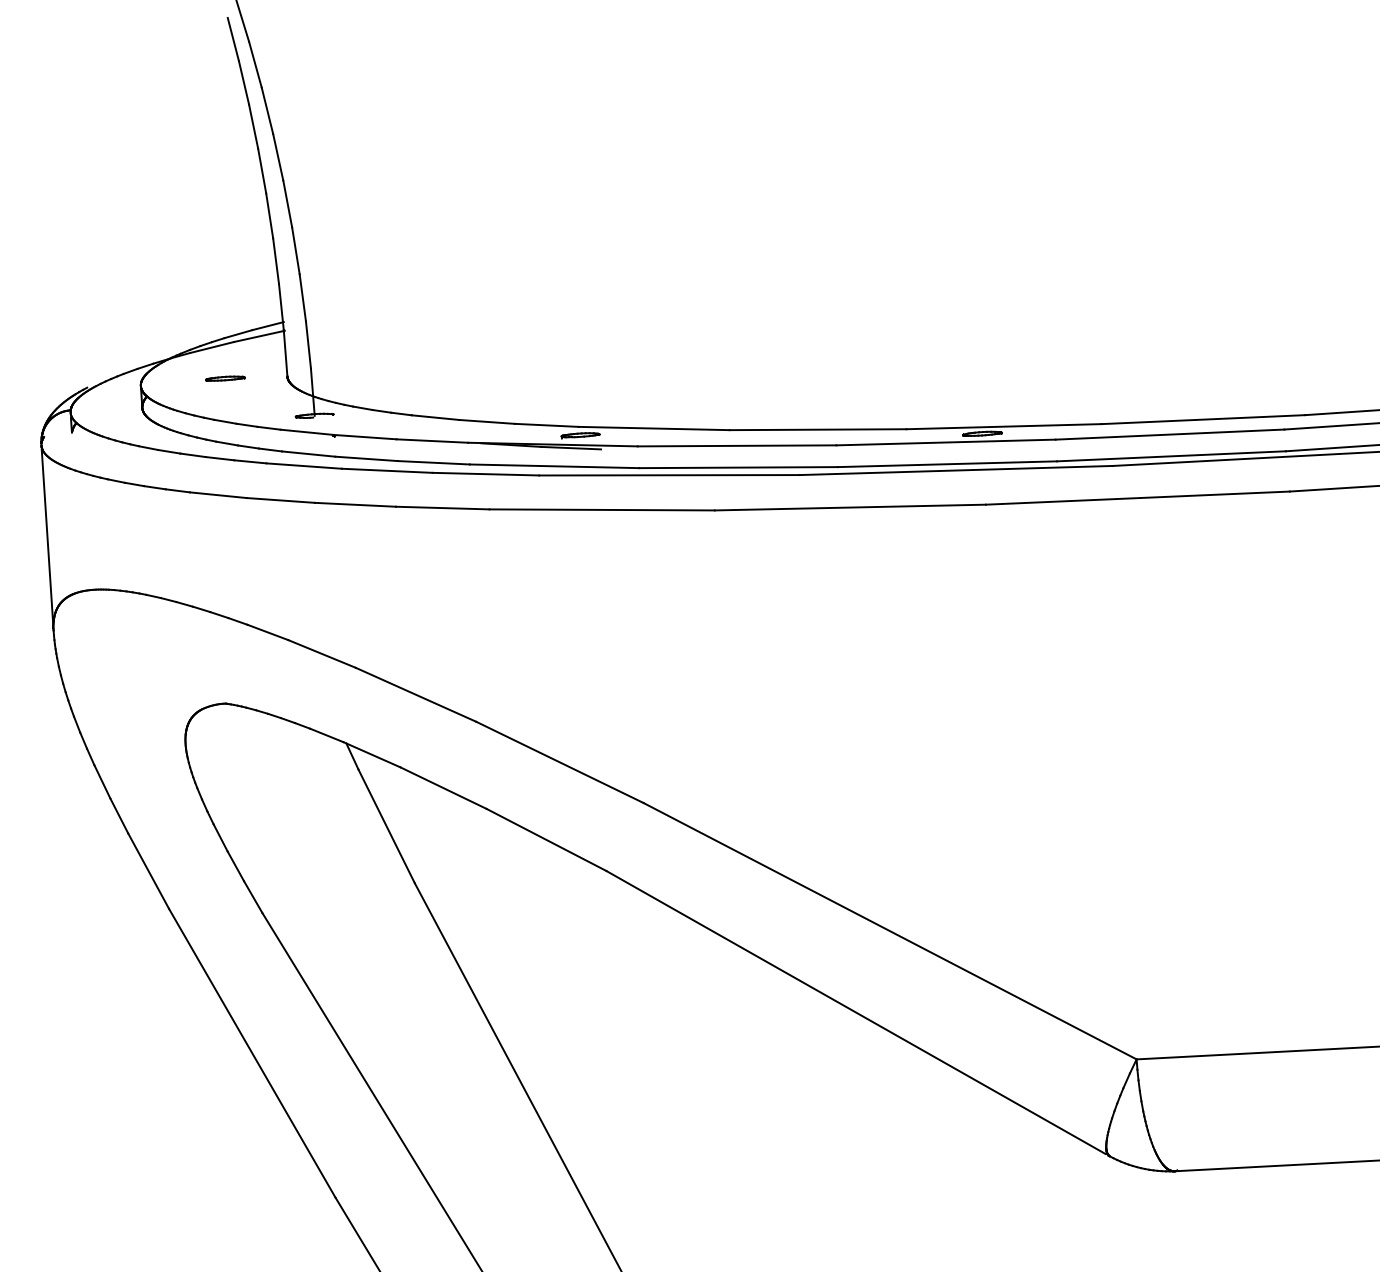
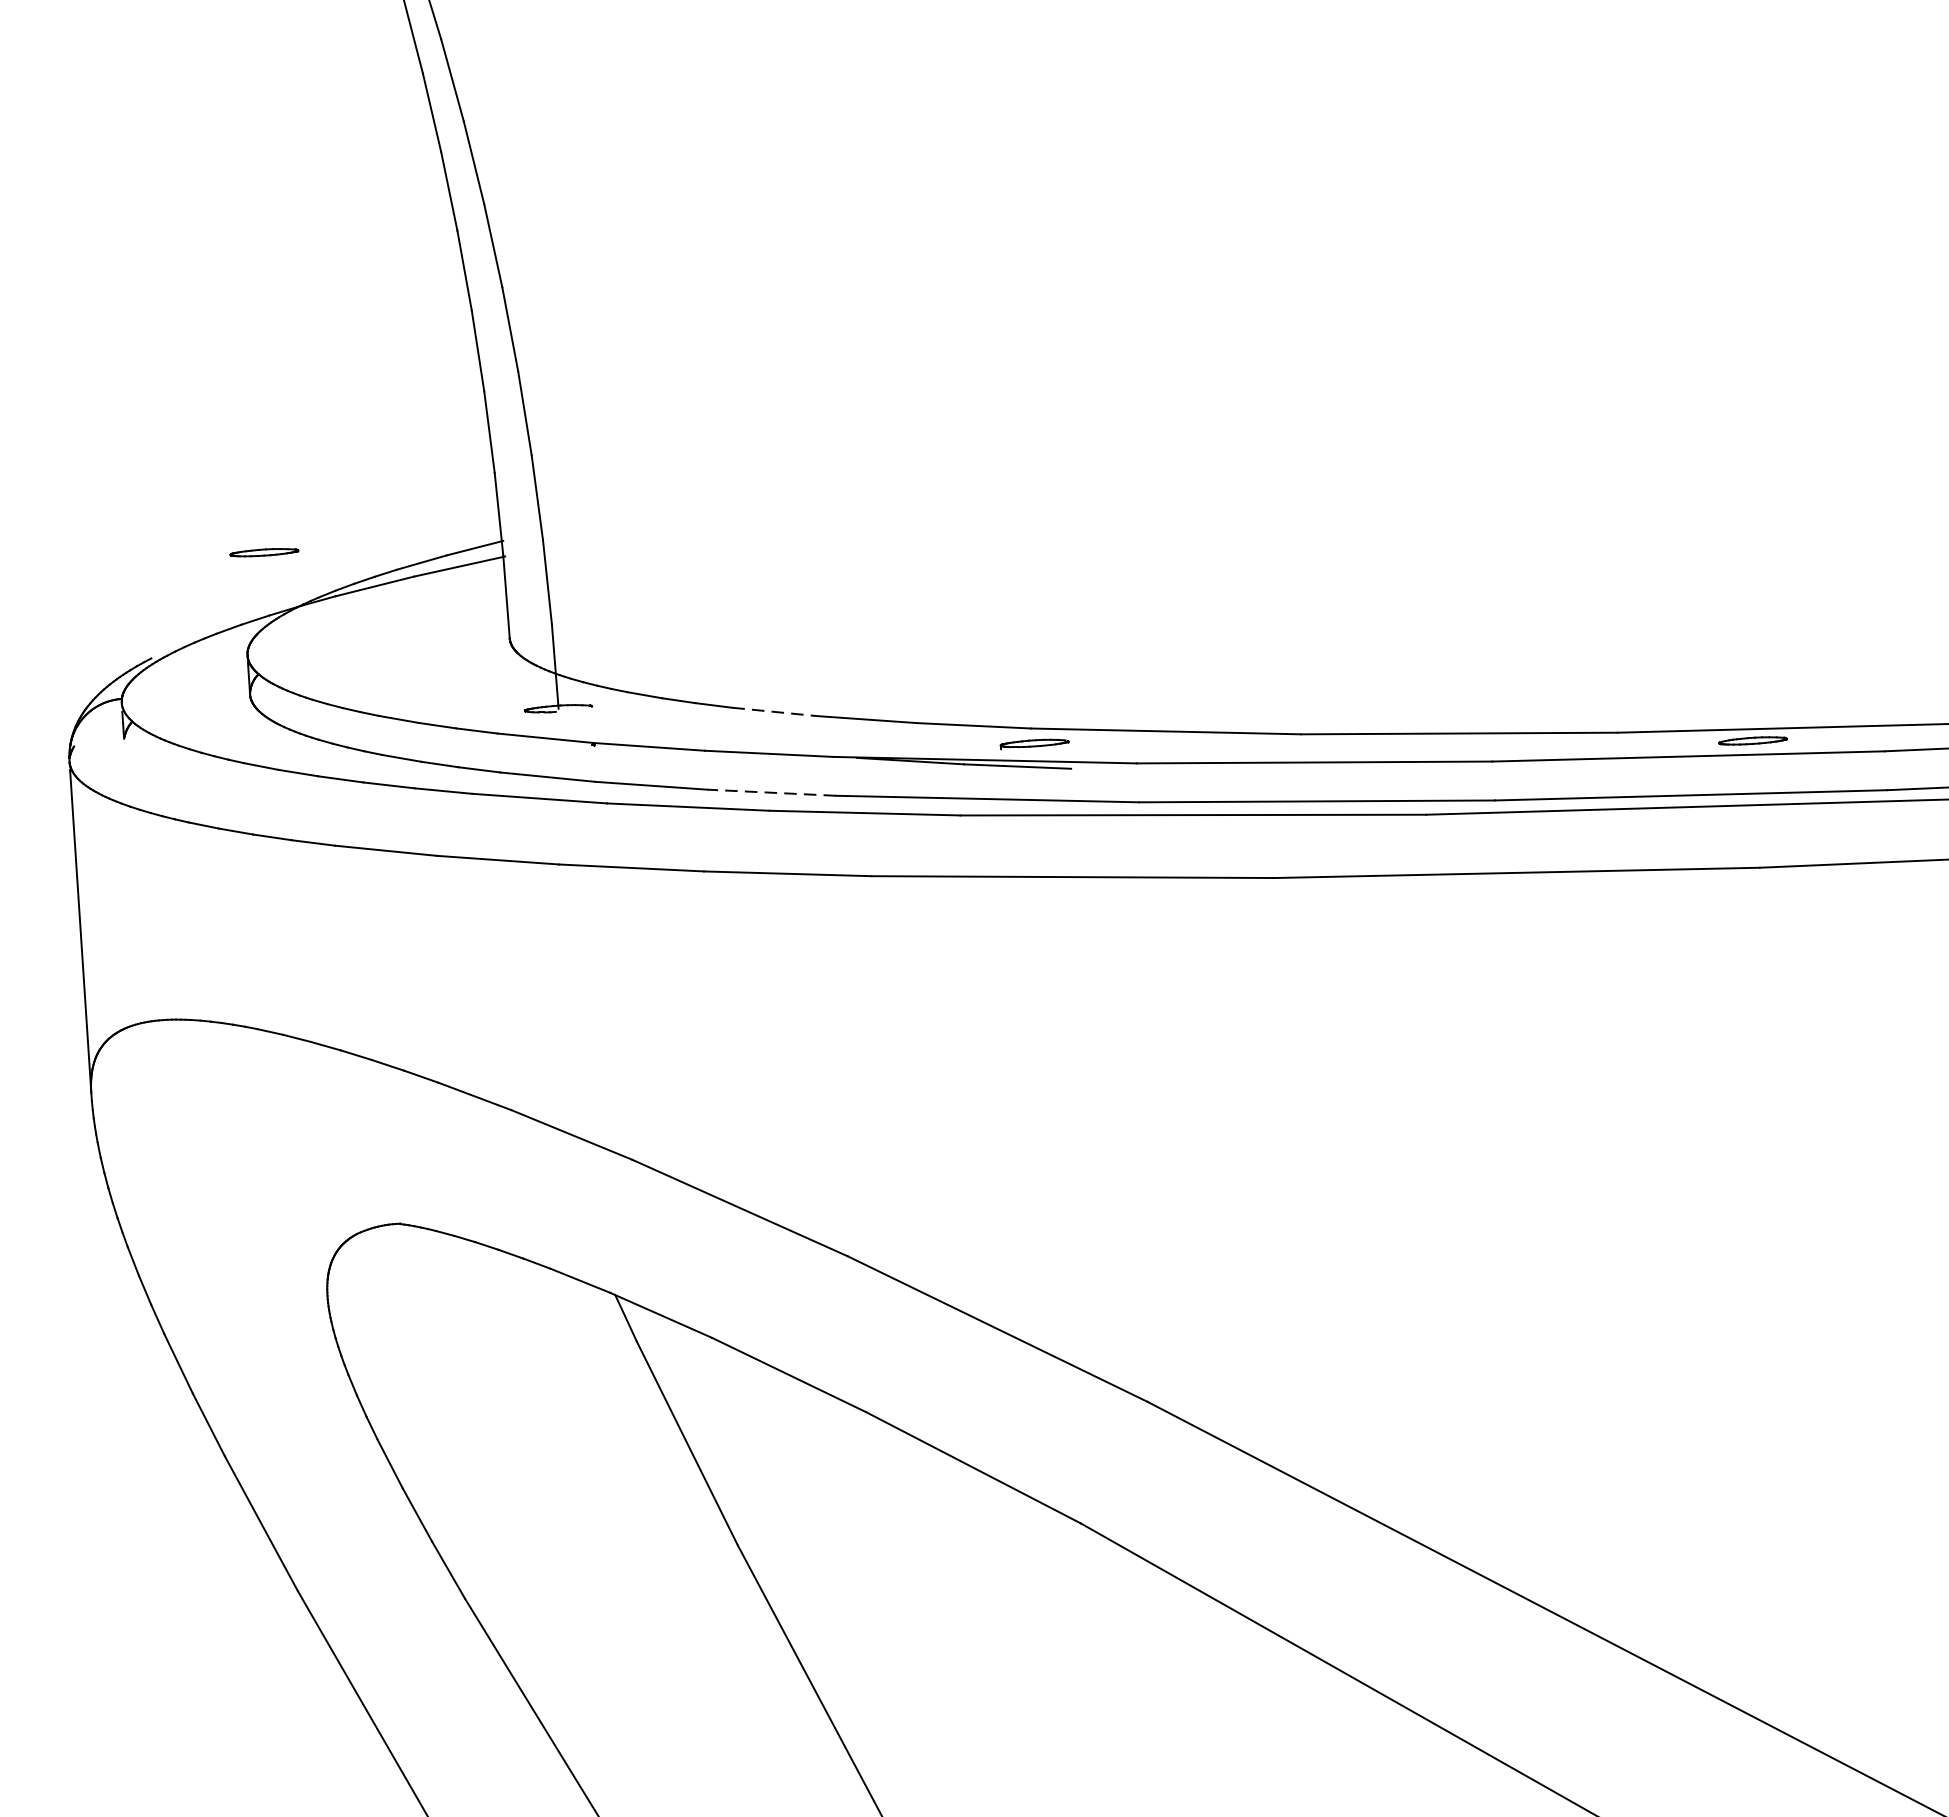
part: (225, 378) -> (264, 552), moved
line: (435, 417) -> (774, 711), solid -> dashed
line: (433, 462) -> (771, 792), solid -> dashed

